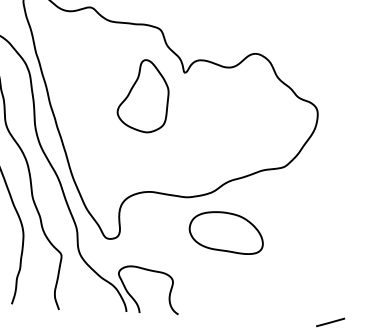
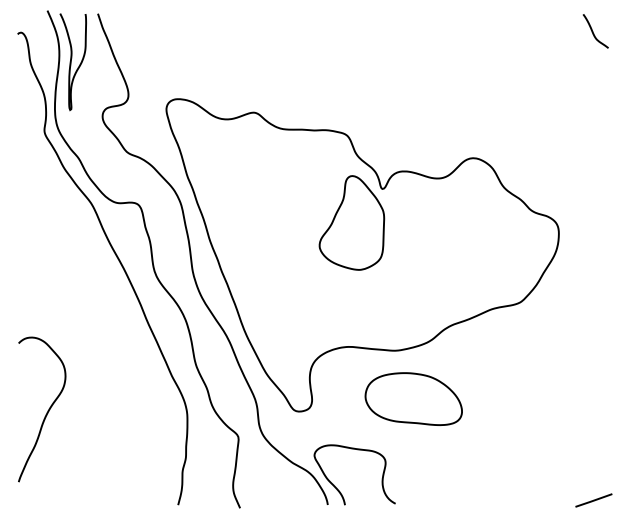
part: (143, 95) -> (351, 222), moved
part: (226, 232) -> (413, 398), moved

